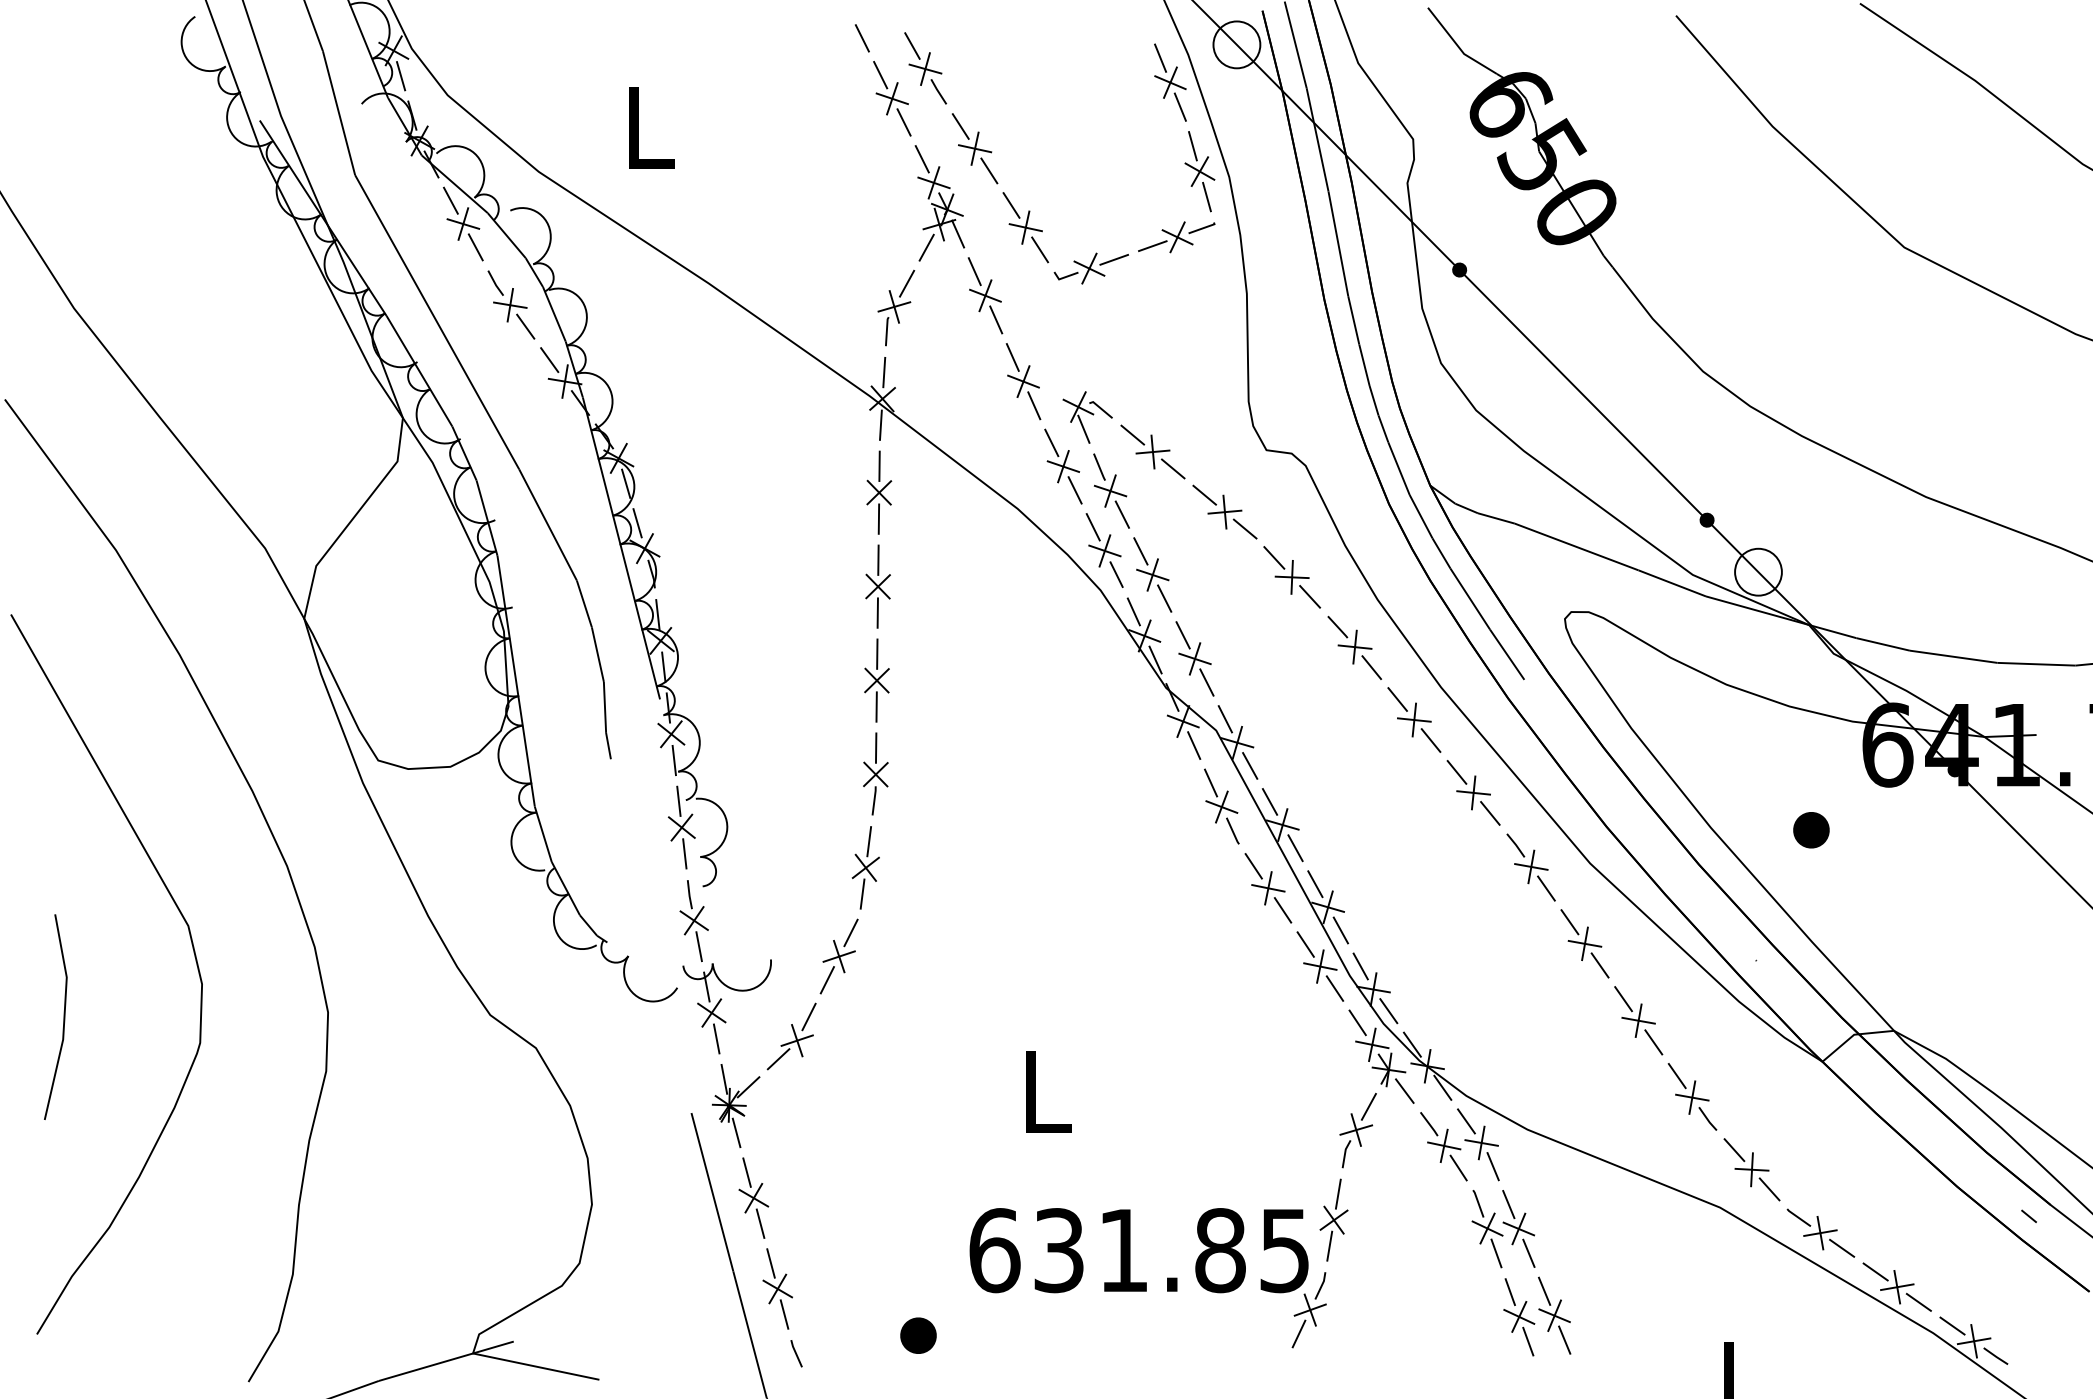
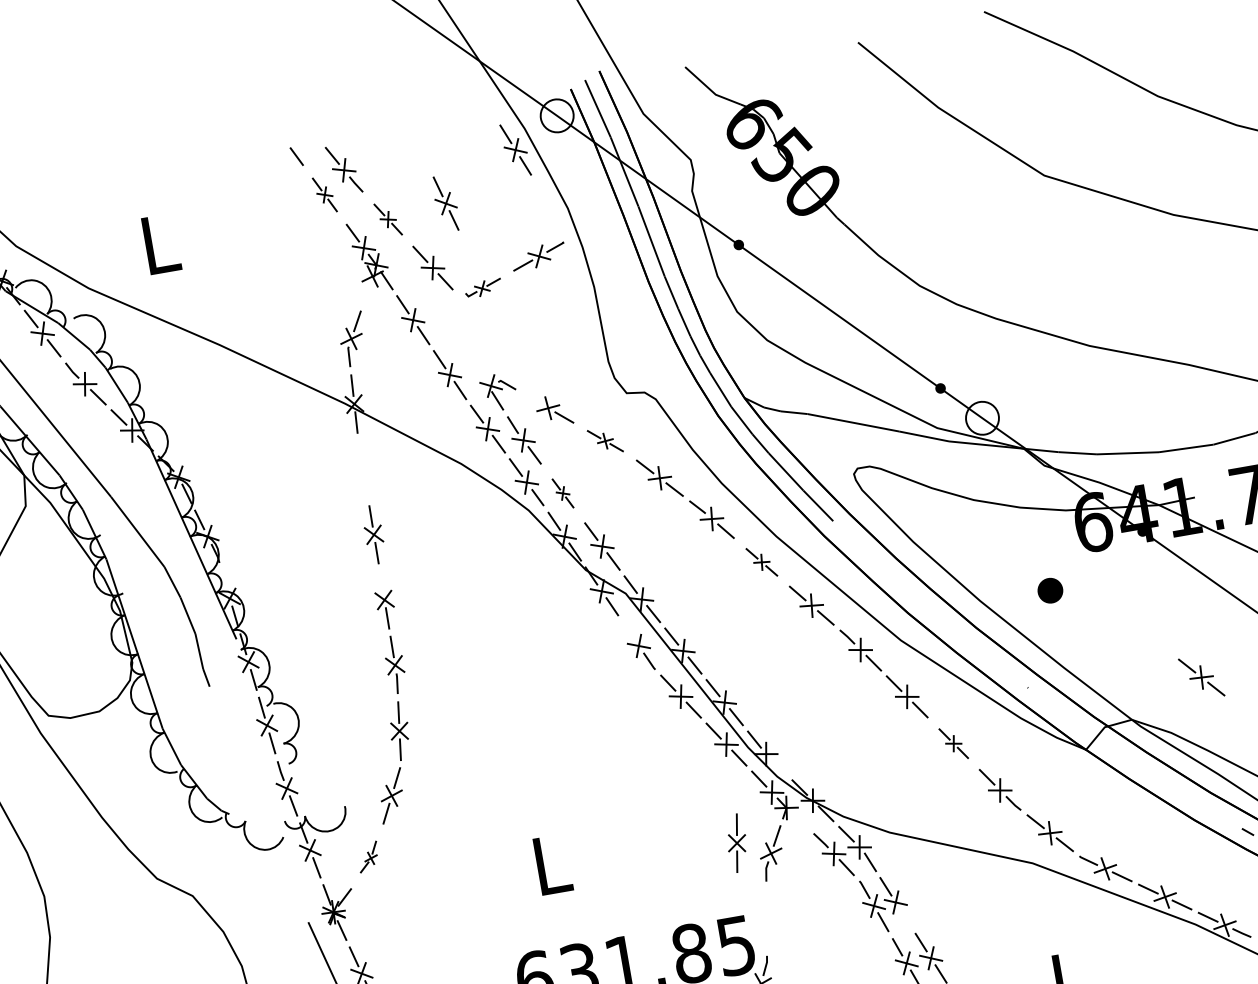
part: (892, 98) -> (324, 194), size x0.7
part: (974, 148) -> (387, 219), size x0.7
part: (1199, 171) -> (445, 203), moved
line: (926, 247) -> (366, 293), removed
part: (1090, 268) -> (482, 288), size x0.7
line: (1132, 434) -> (531, 398), removed
part: (879, 492) -> (363, 469), removed
part: (1224, 511) -> (605, 440), size x0.7
part: (1152, 574) -> (562, 493), size x0.6
line: (657, 614) -> (224, 580), removed
line: (877, 653) -> (381, 581), removed
part: (1414, 719) -> (761, 561), size x0.7
line: (1211, 782) -> (628, 630), removed
part: (2001, 988) -> (1201, 677), added
line: (1388, 1011) -> (779, 767), removed
part: (1638, 1020) -> (953, 743), size x0.7
part: (791, 1036) -> (368, 857), size x0.6
line: (1404, 1090) -> (799, 820), removed
part: (1333, 1219) -> (736, 842), moved
line: (1528, 1252) -> (905, 917), removed

